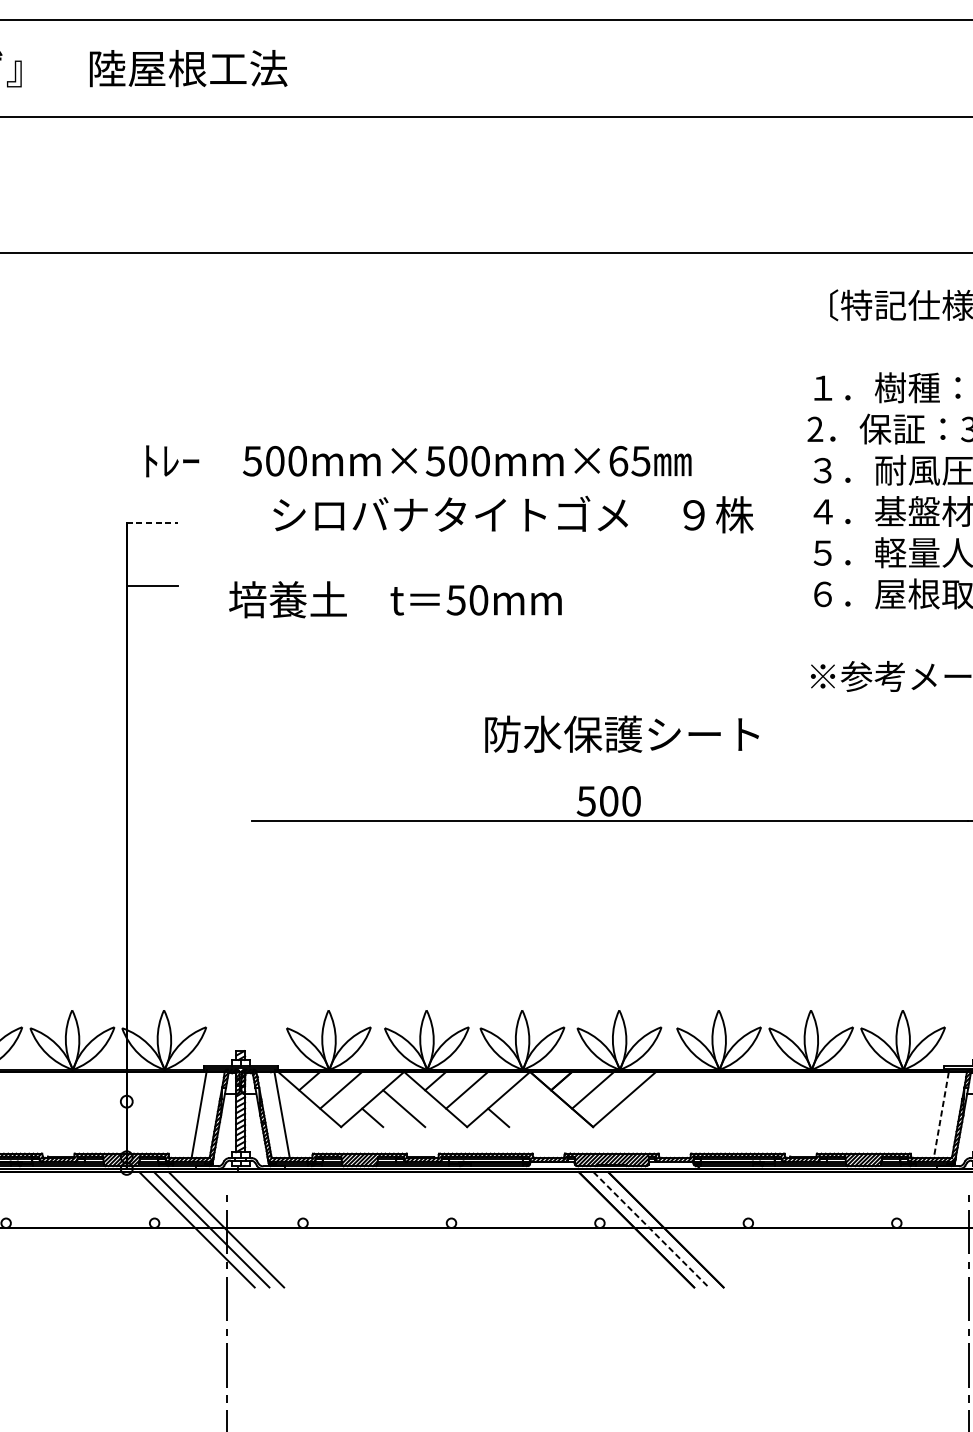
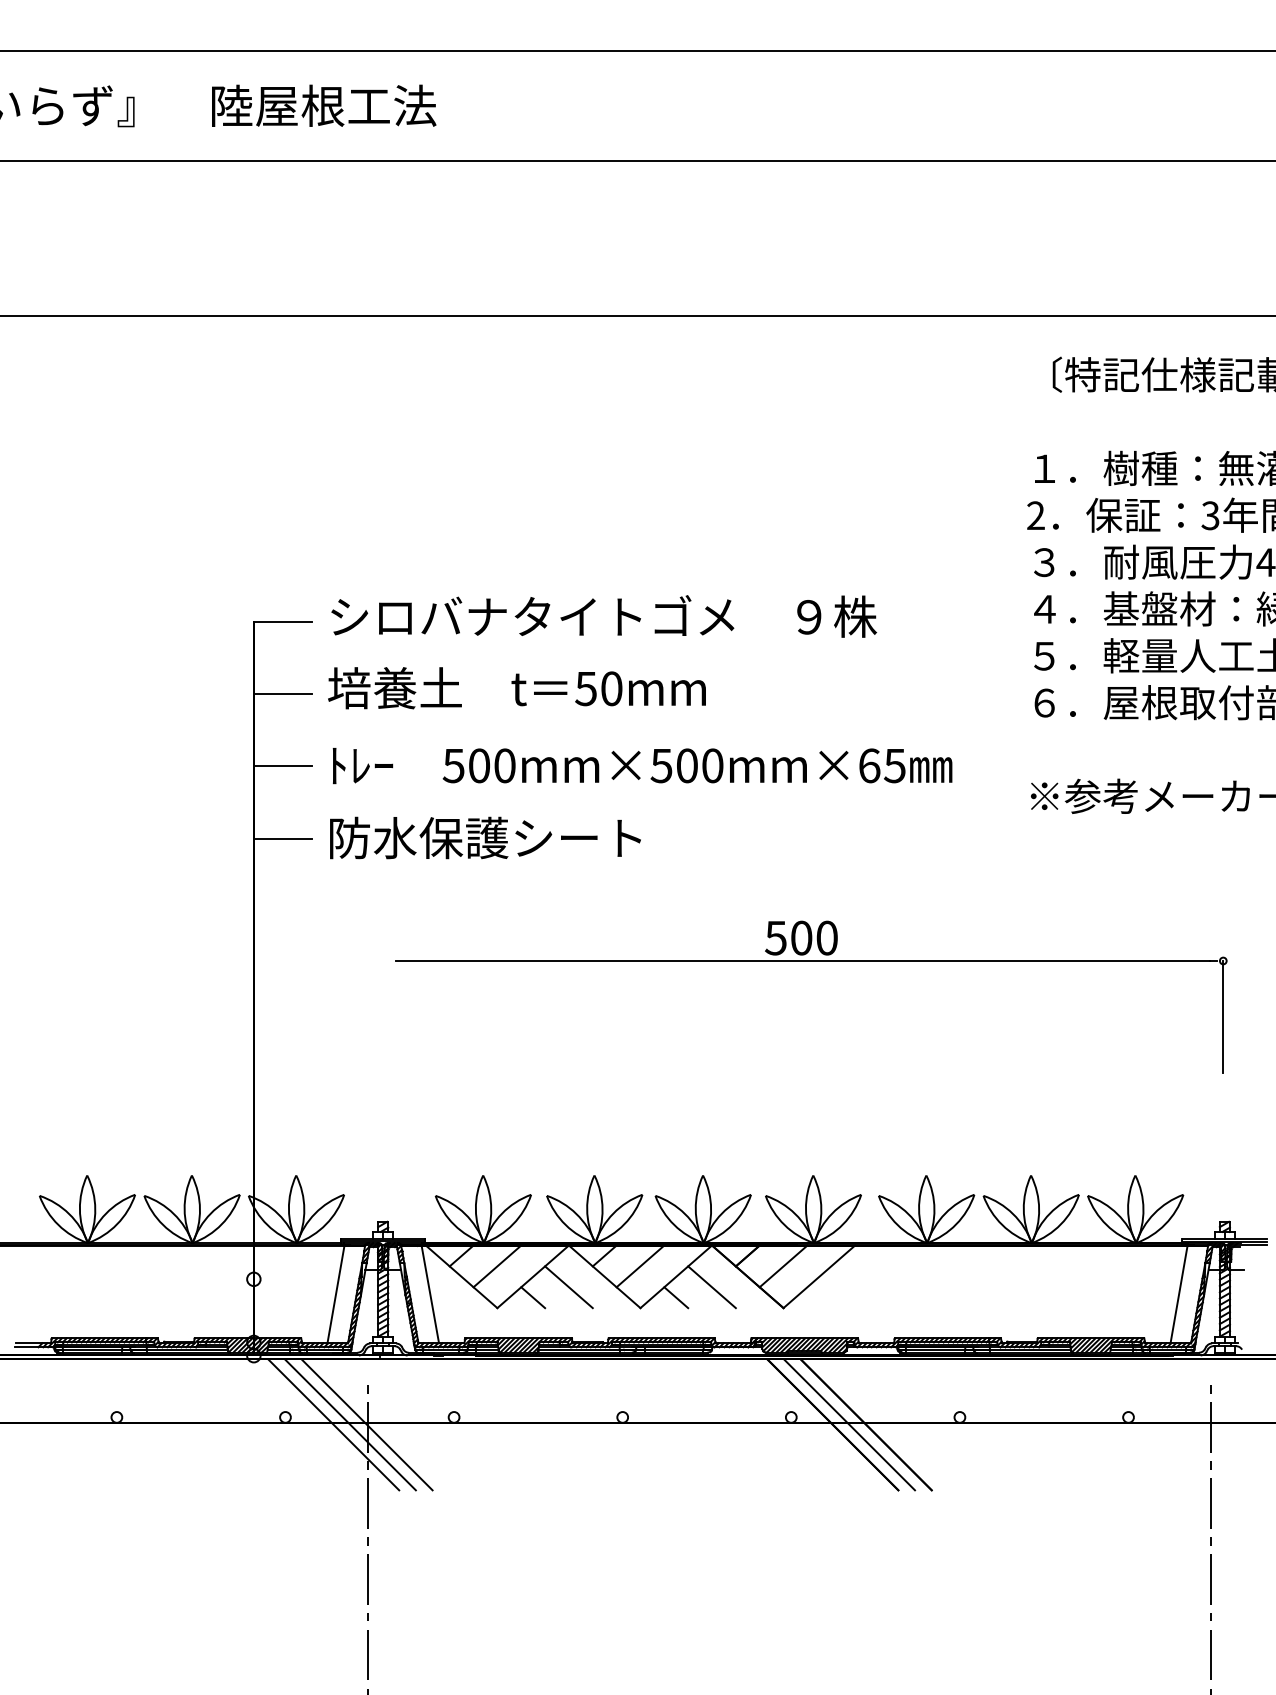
text: (418, 461) -> (642, 766), moved
text: (513, 514) -> (604, 616), moved
line: (152, 522) -> (283, 621), dashed -> solid
text: (394, 600) -> (516, 688), moved
line: (151, 650) -> (282, 766), added
line: (151, 713) -> (282, 838), added
text: (622, 733) -> (485, 837), moved
line: (529, 1108) -> (711, 1287), added
line: (940, 1115) -> (1178, 1295), dashed -> solid
line: (651, 1229) -> (849, 1424), dashed -> solid

